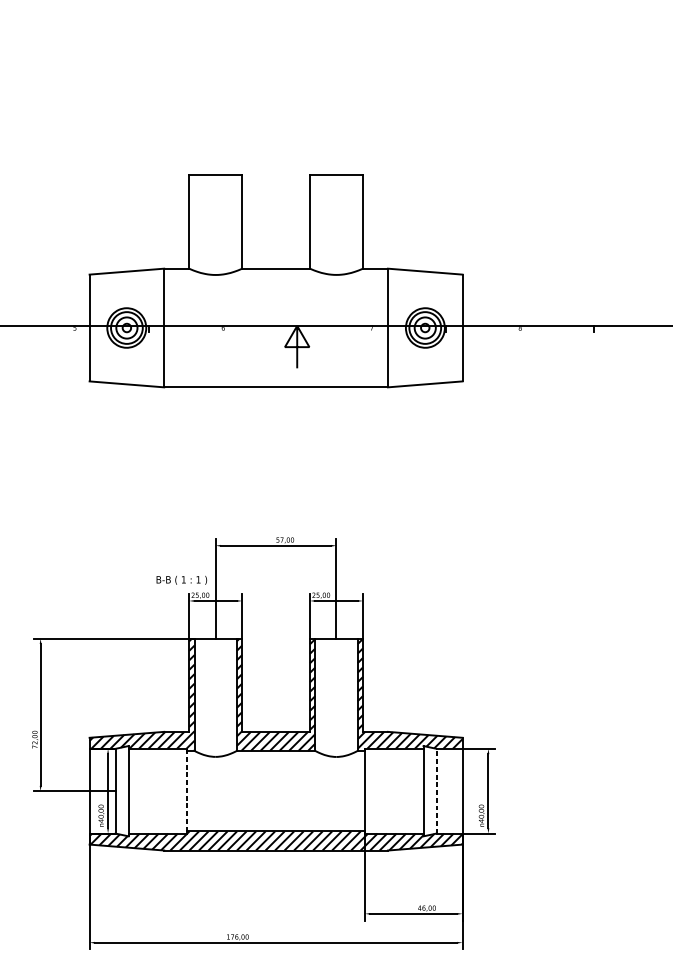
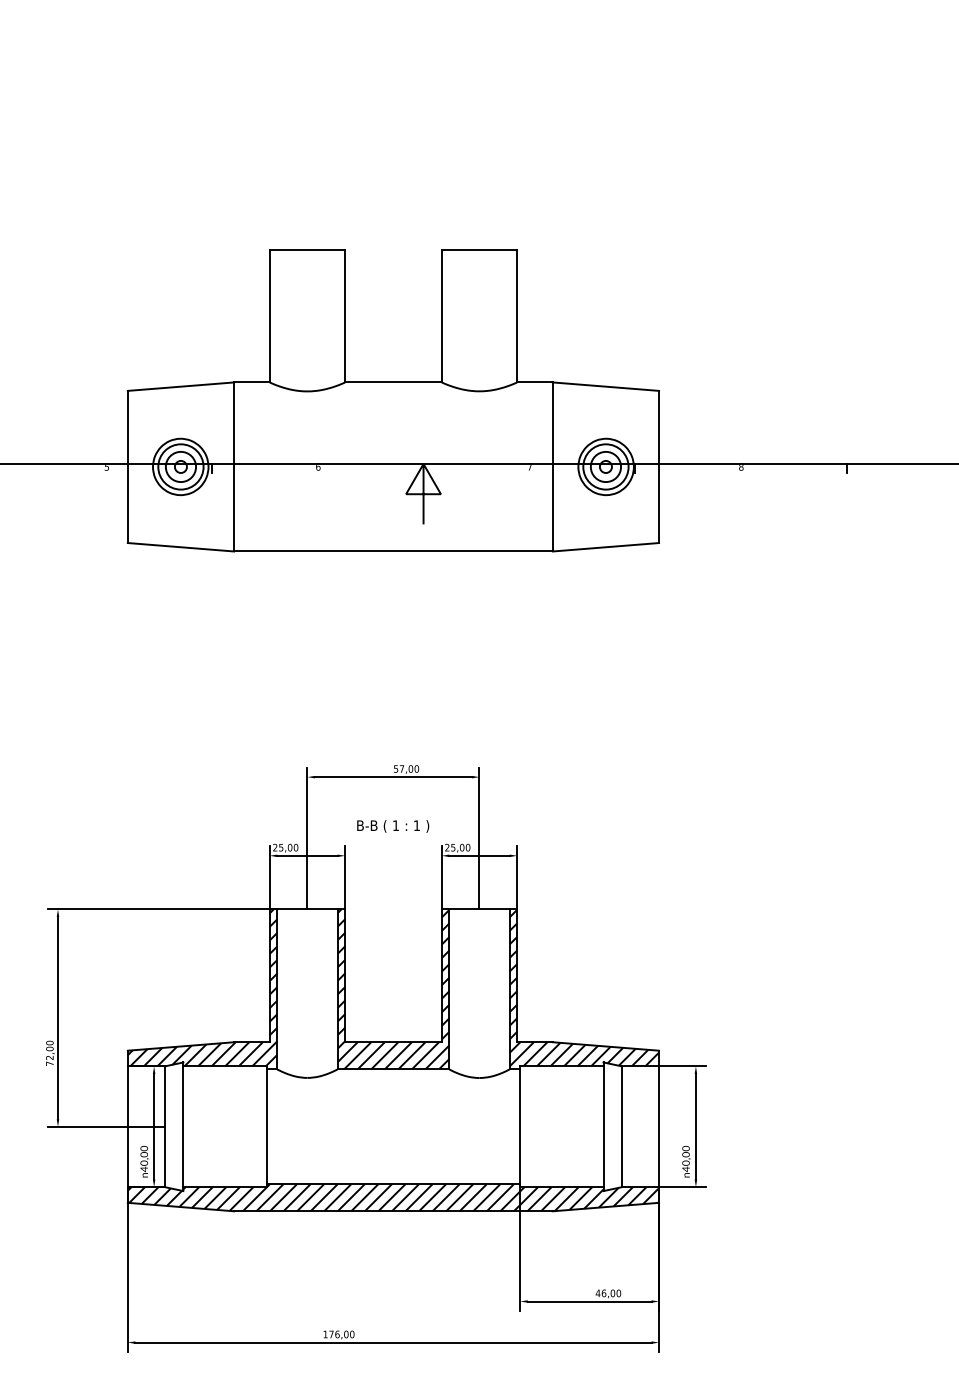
text: (182, 580) -> (393, 826), moved
line: (186, 791) -> (266, 1126), dashed -> solid
line: (436, 791) -> (622, 1126), dashed -> solid

